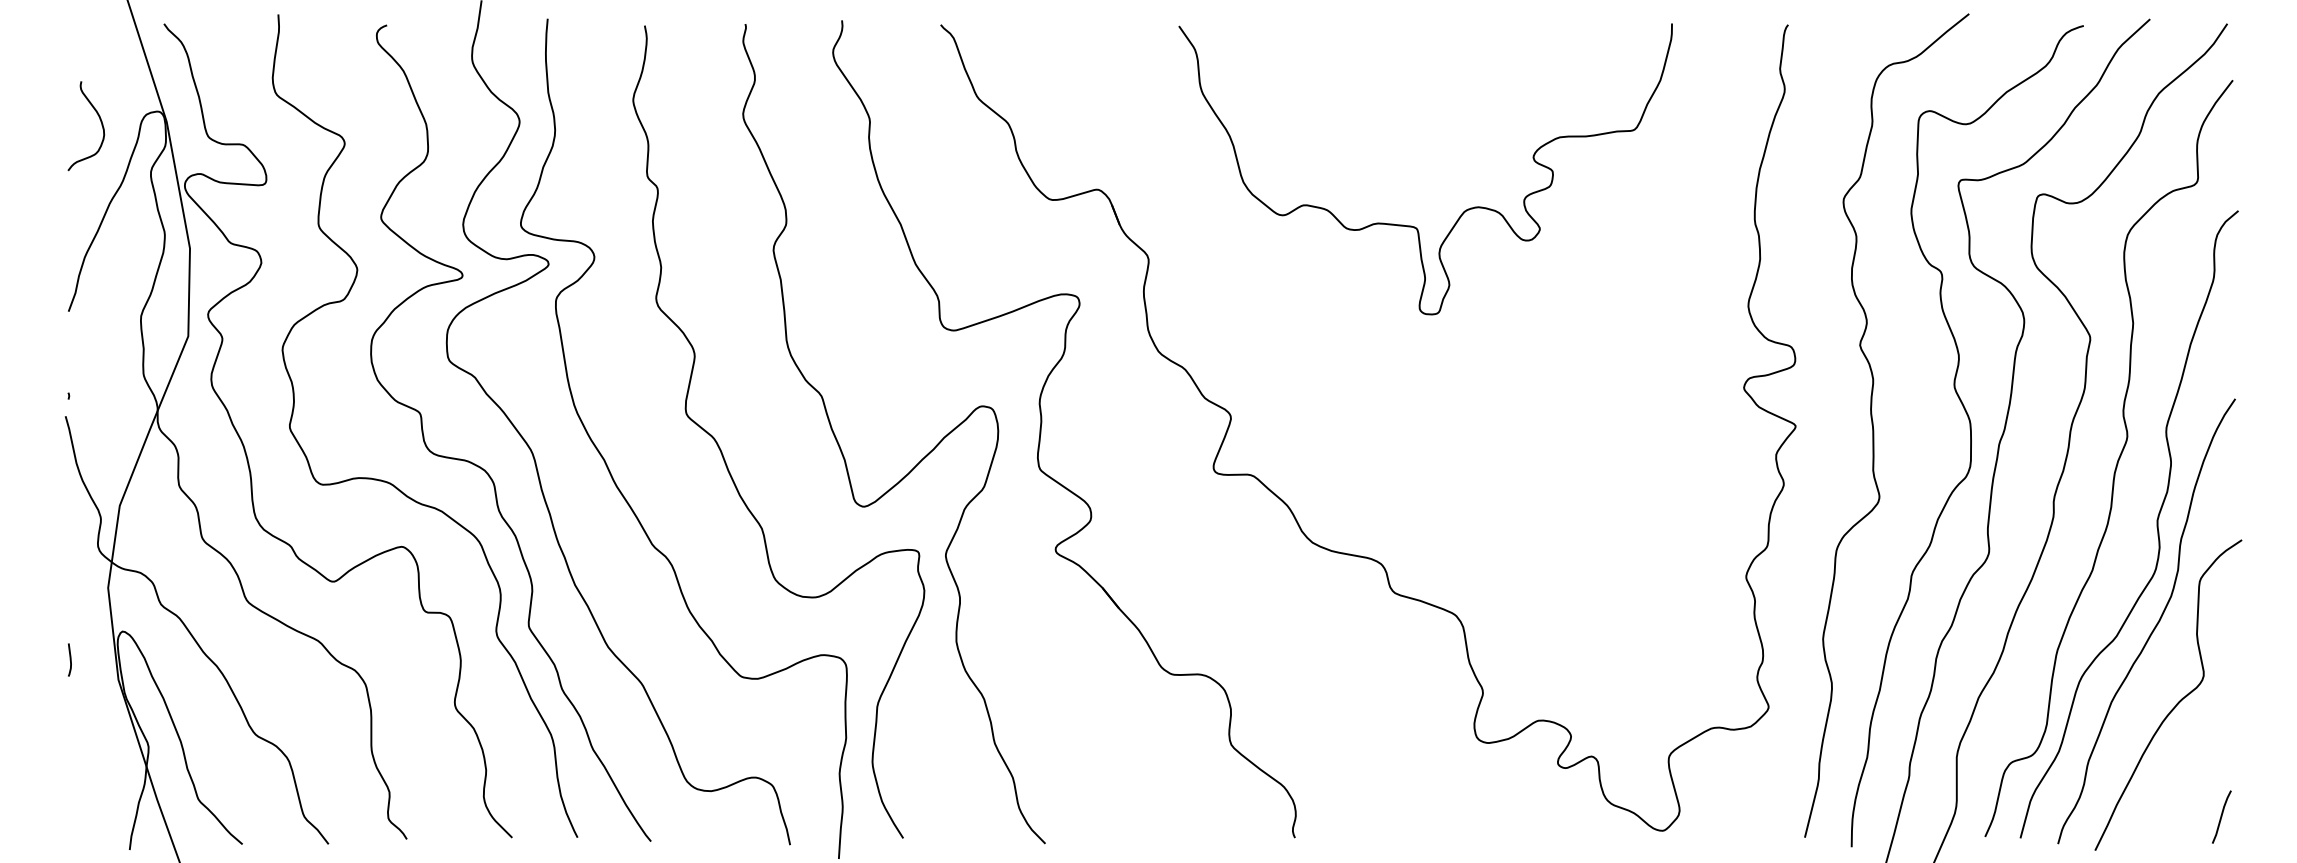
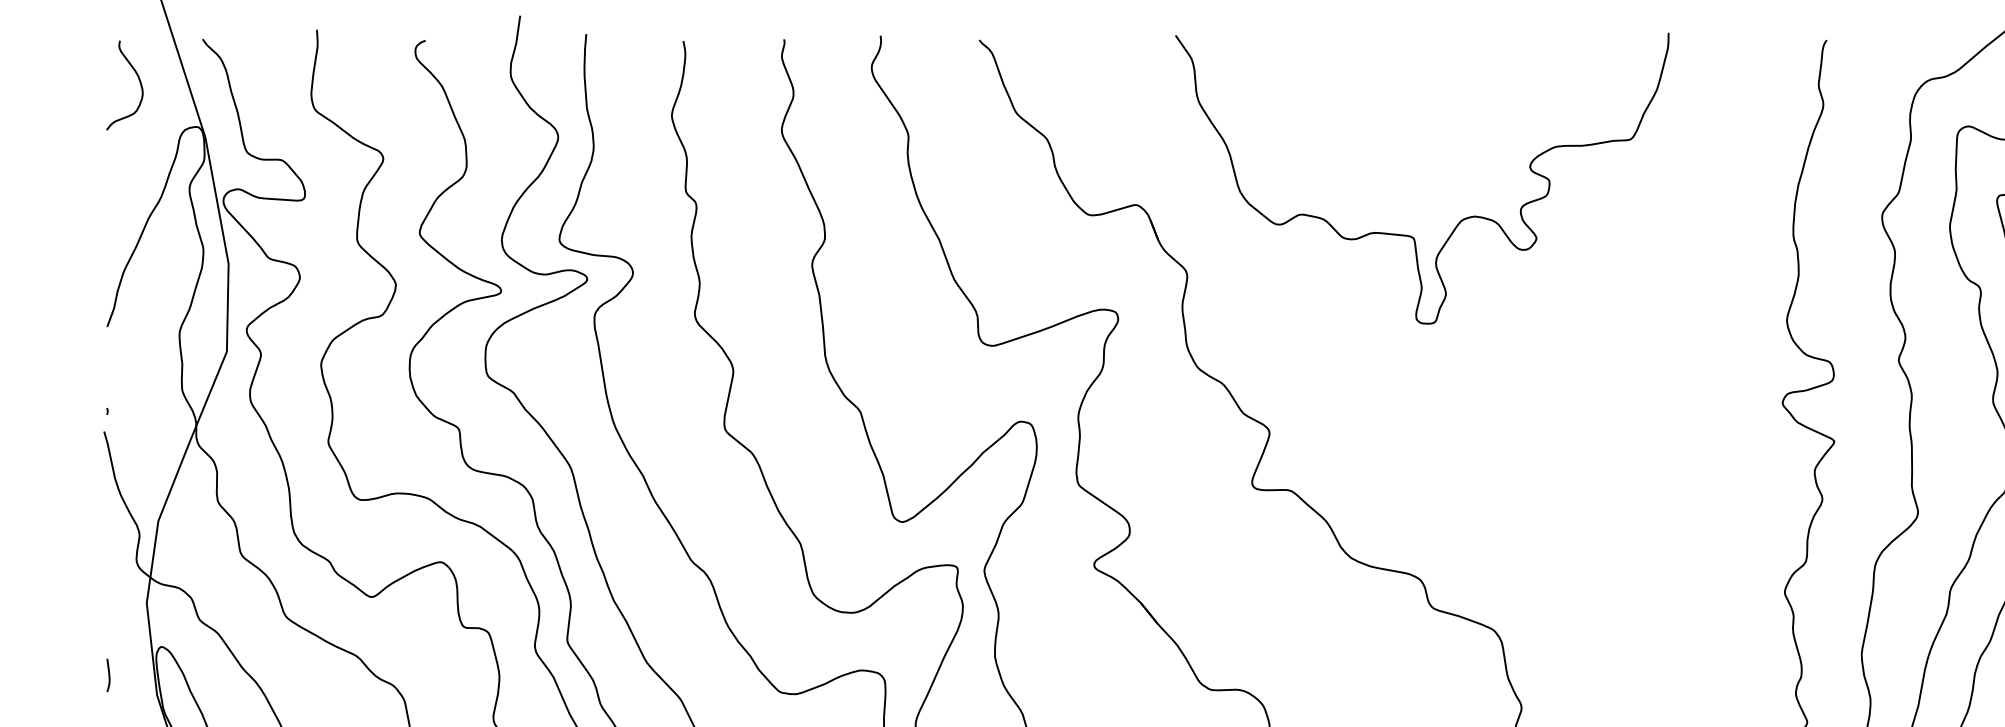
curve: (100, 122) -> (139, 81), moved
curve: (1464, 210) -> (1461, 219), moved

